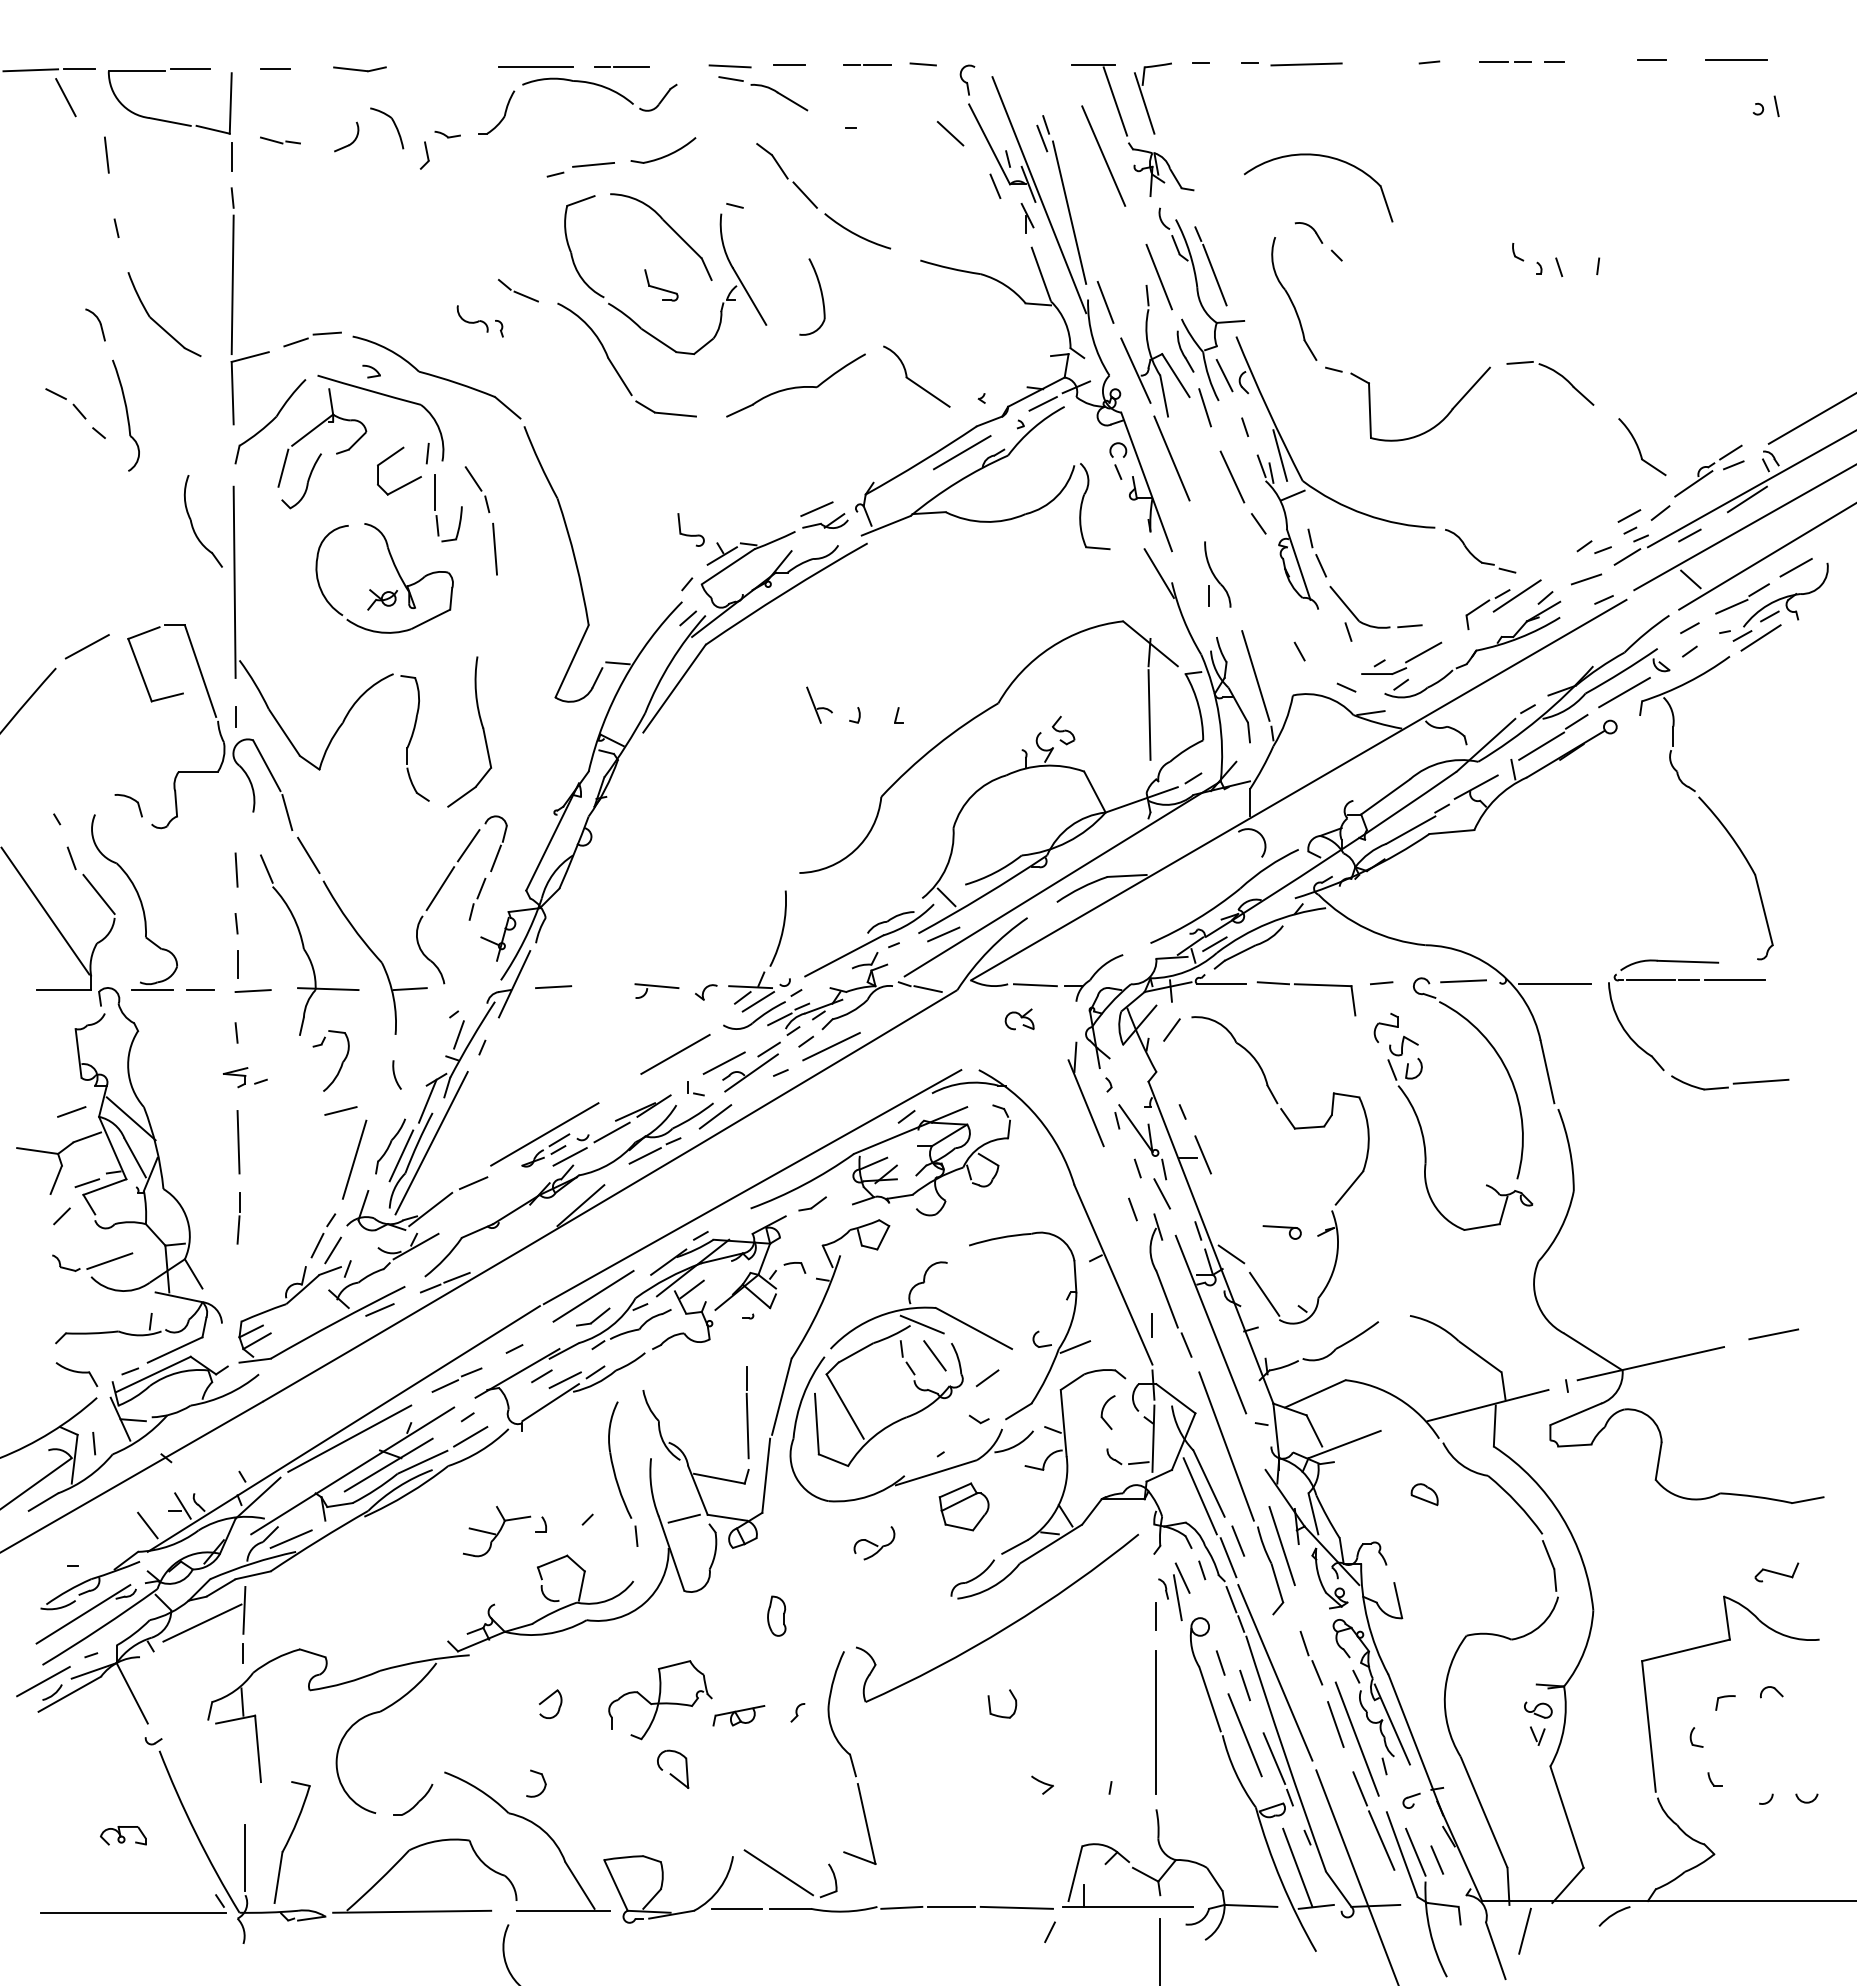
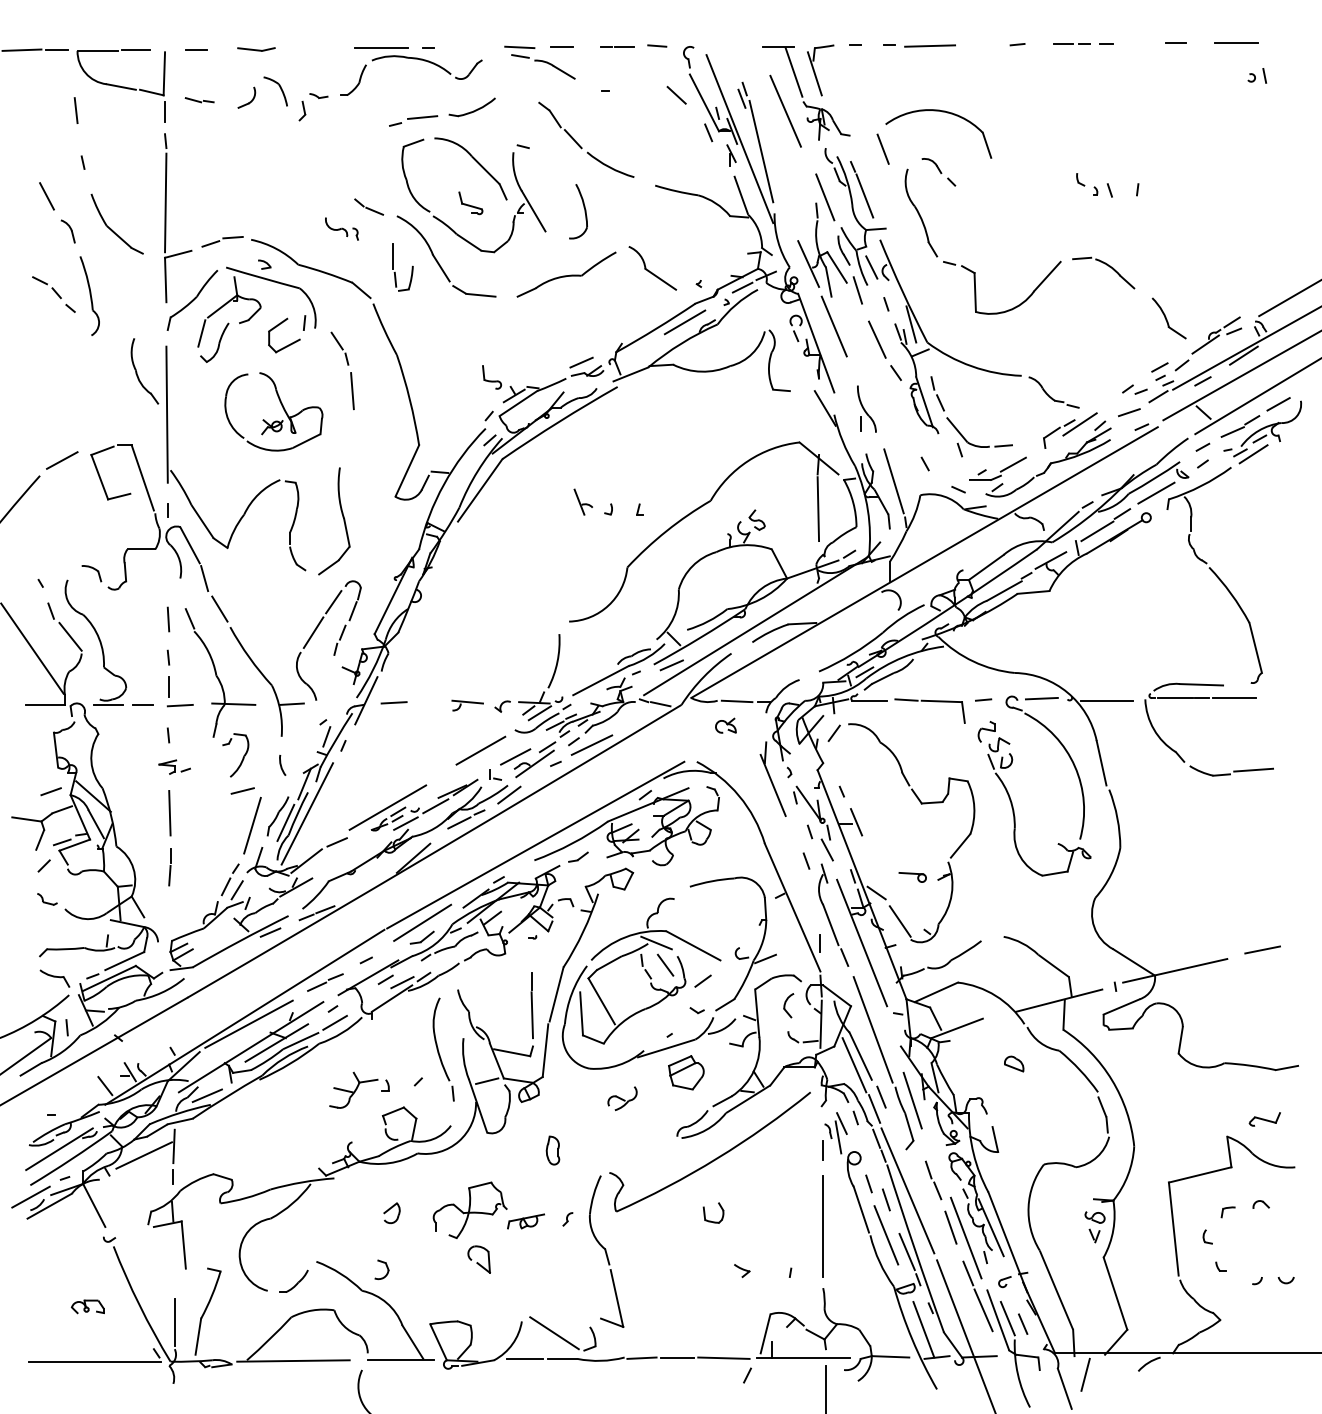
line: (631, 67) -> (449, 48), removed
line: (65, 97) -> (46, 196), moved
line: (1105, 302) -> (883, 149), moved
part: (460, 508) -> (411, 267), moved
line: (109, 1261) -> (78, 898), removed

